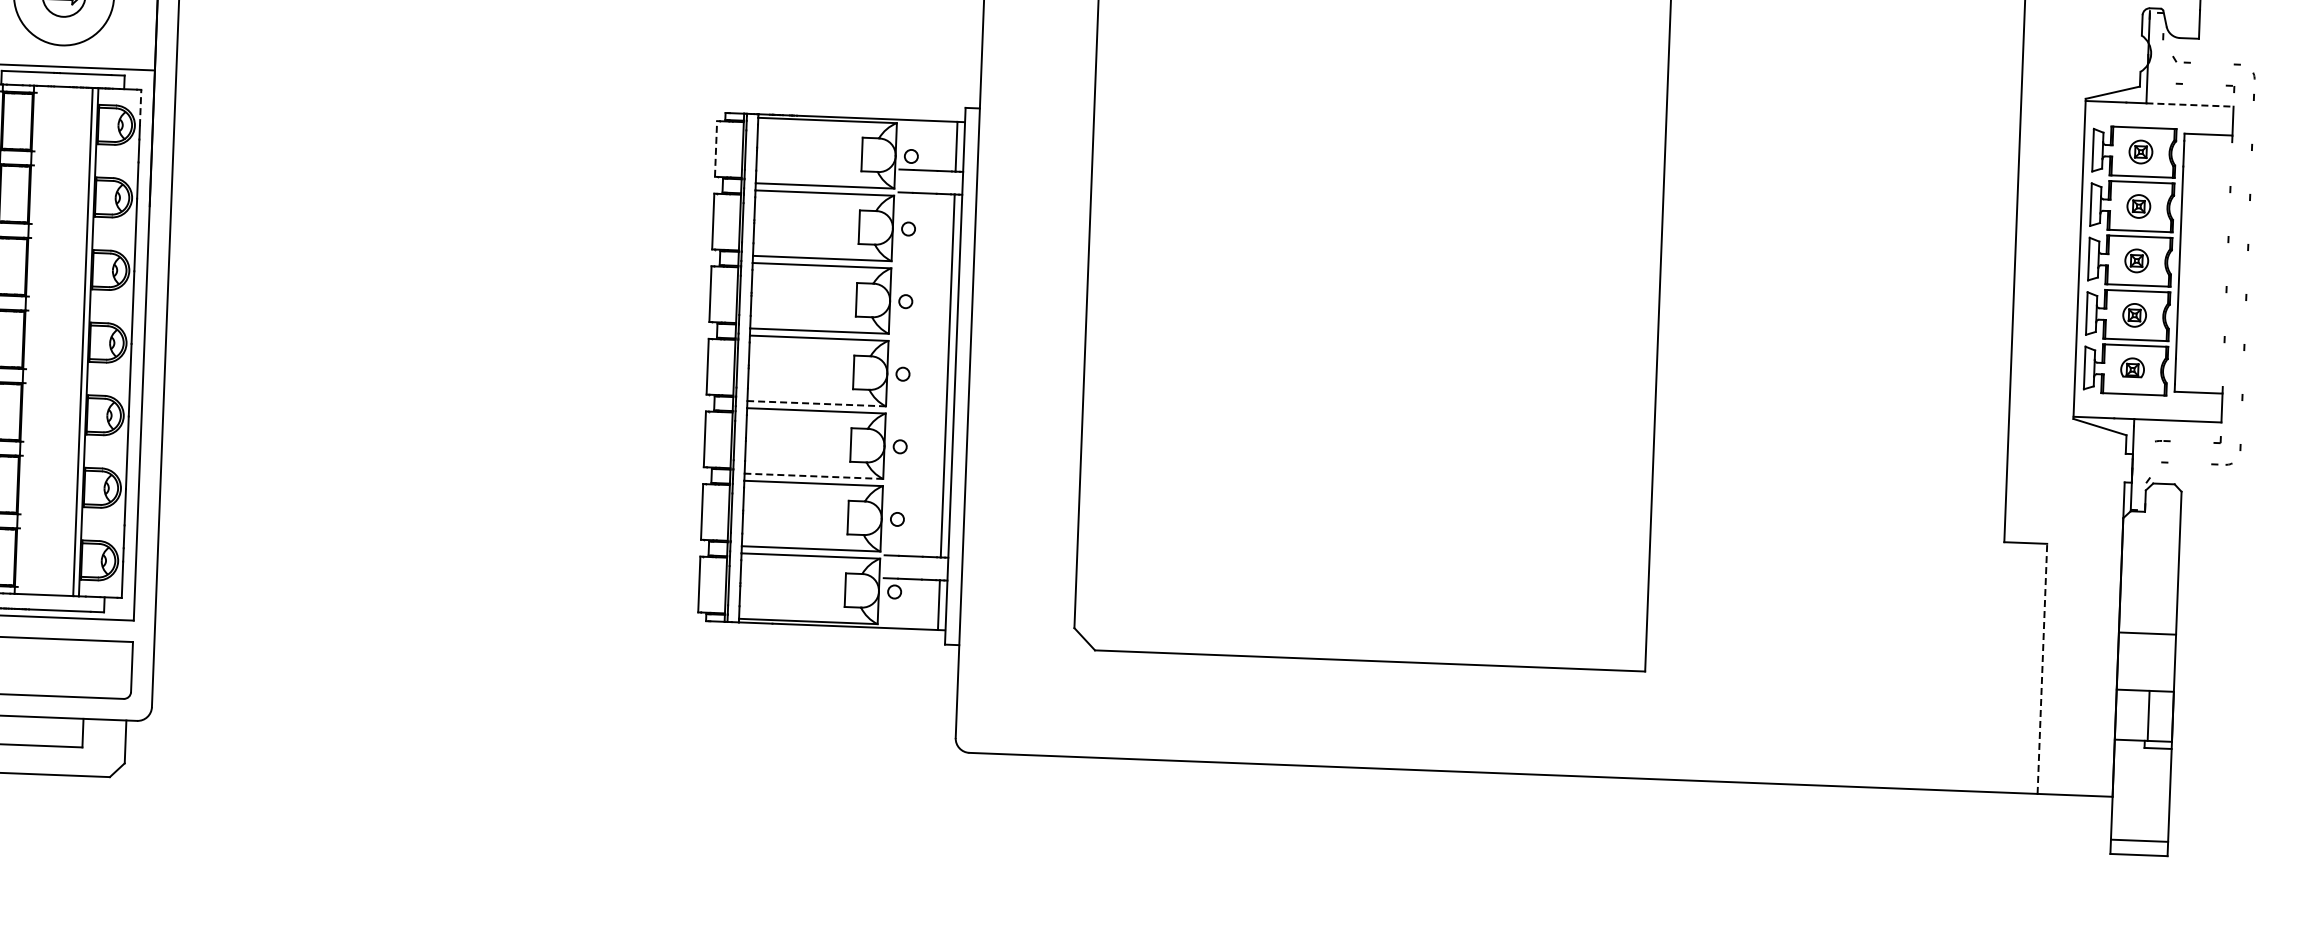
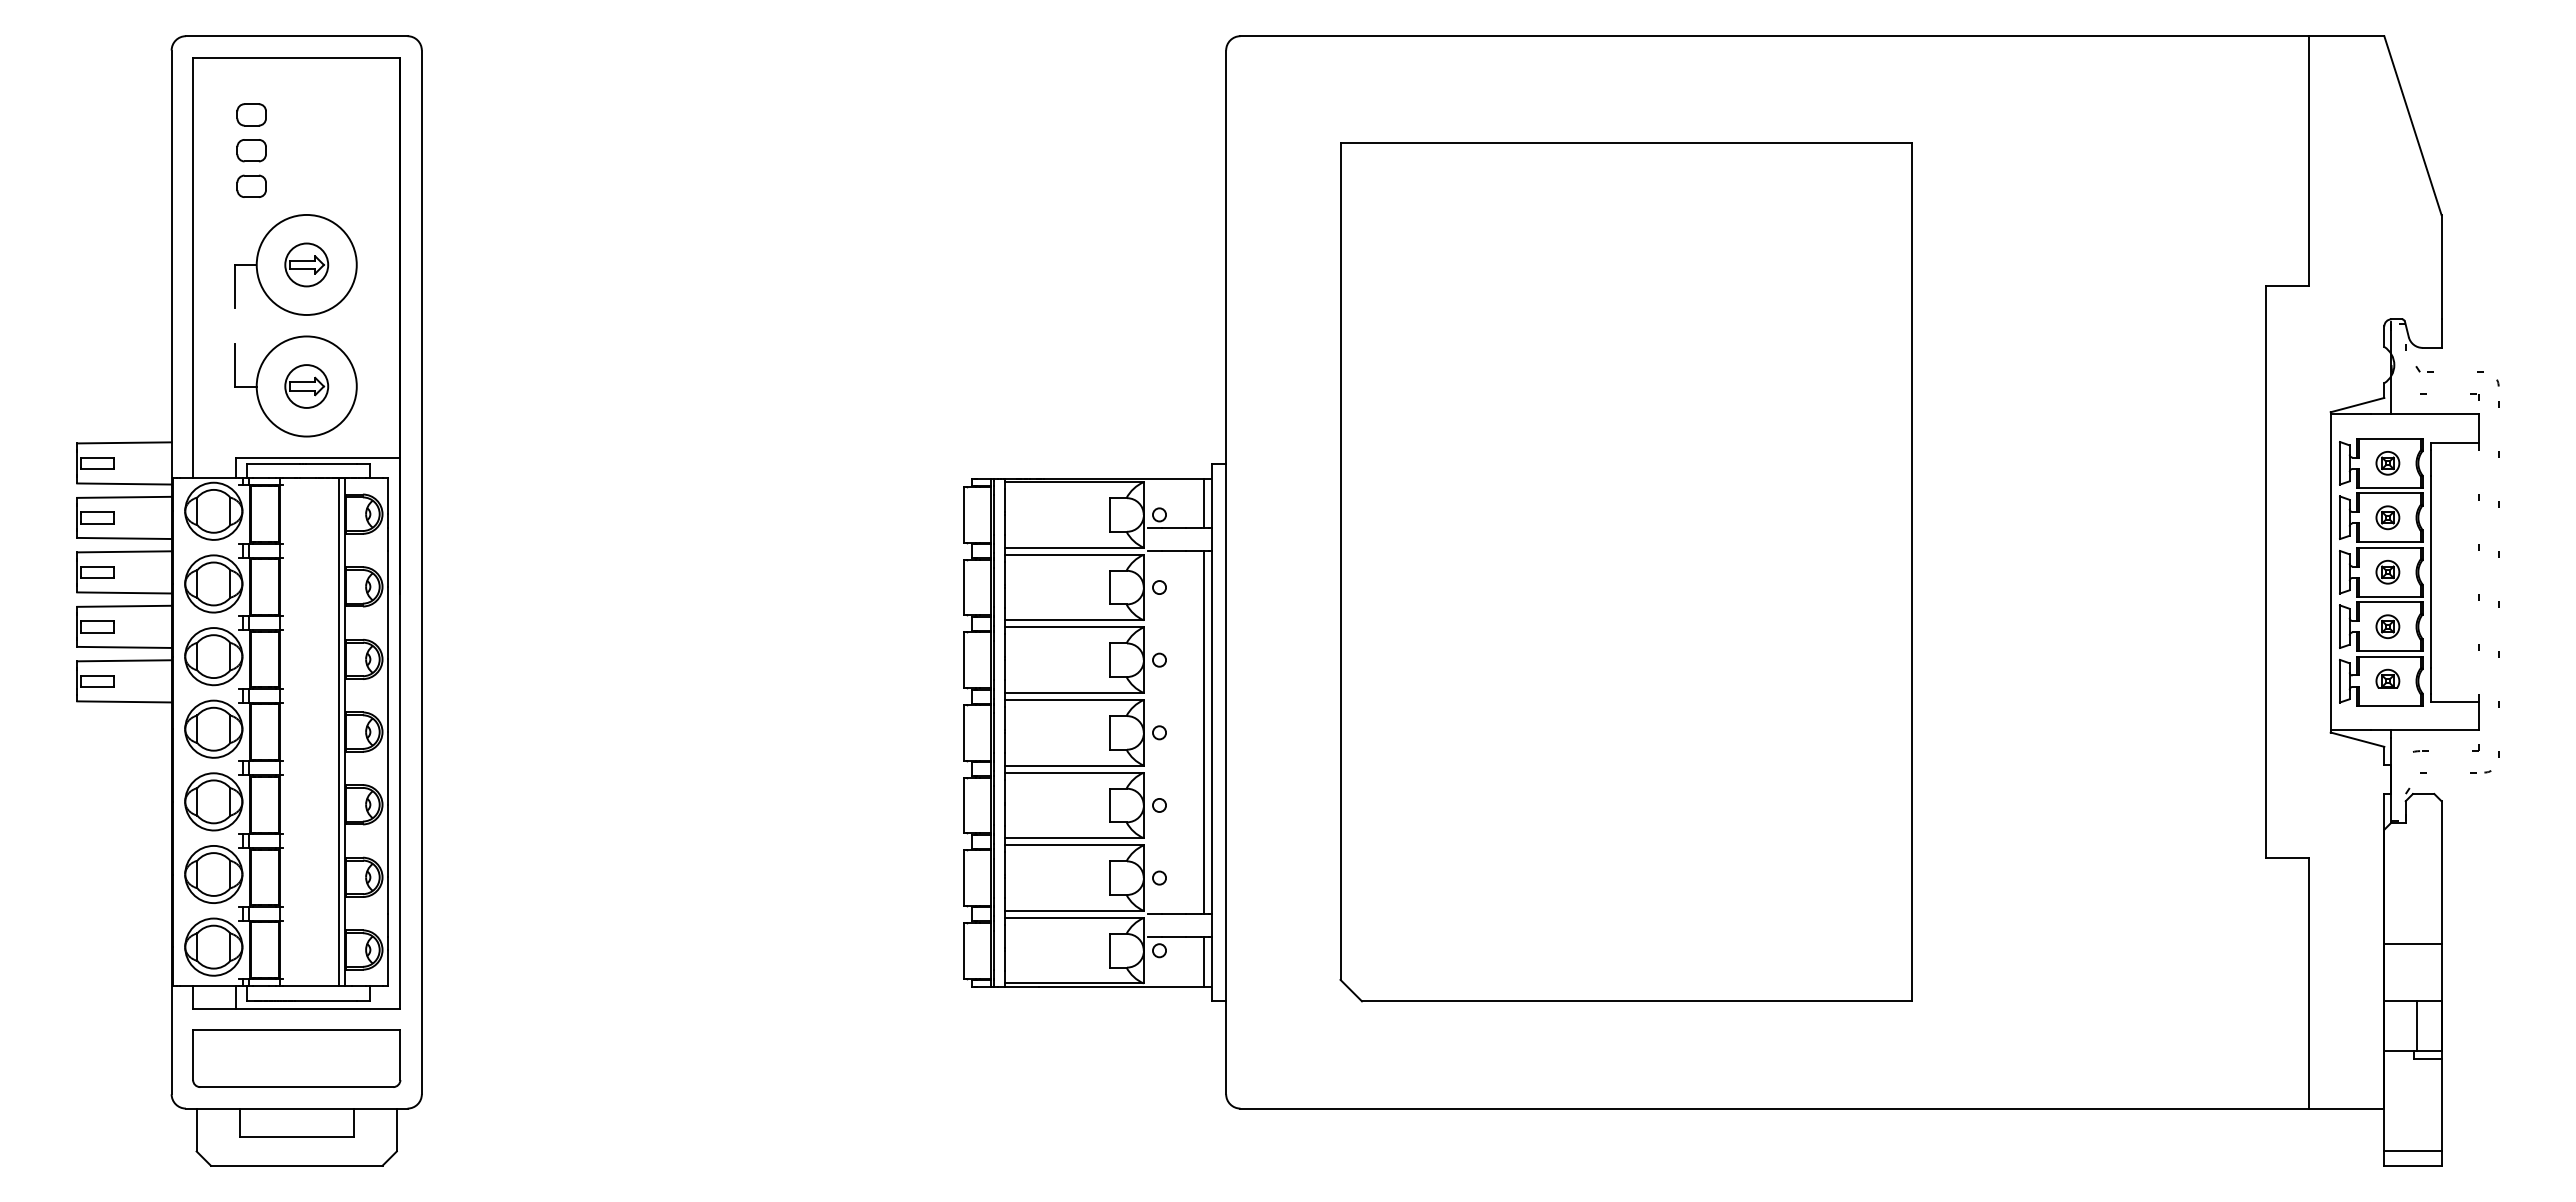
line: (2190, 105) -> (2435, 414), dashed -> solid
line: (140, 107) -> (387, 495), dashed -> solid
line: (716, 148) -> (964, 514), dashed -> solid
line: (815, 403) -> (1073, 765), dashed -> solid
line: (812, 476) -> (1073, 838), dashed -> solid
line: (2042, 667) -> (2309, 982), dashed -> solid

